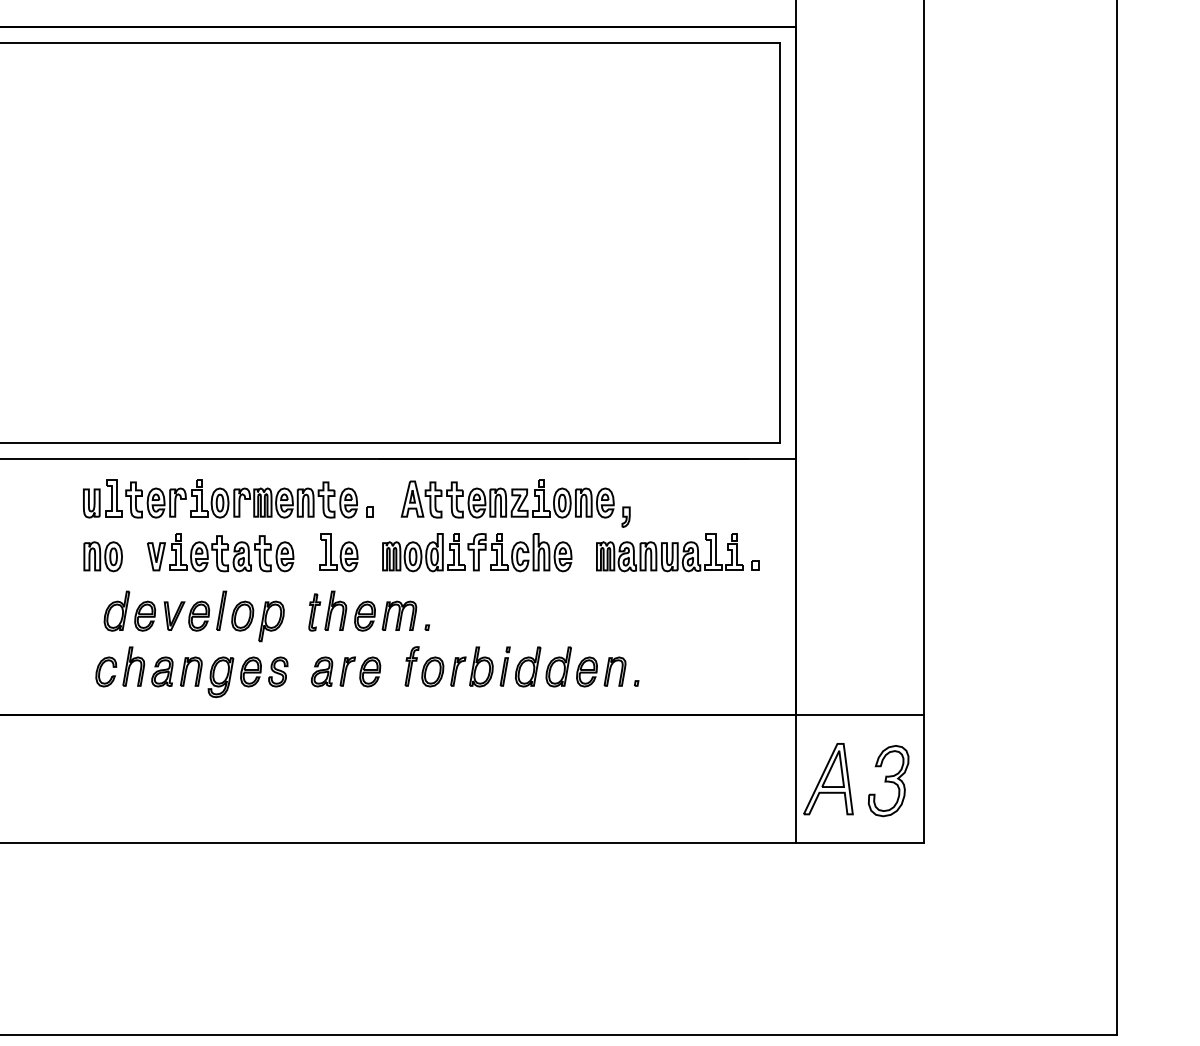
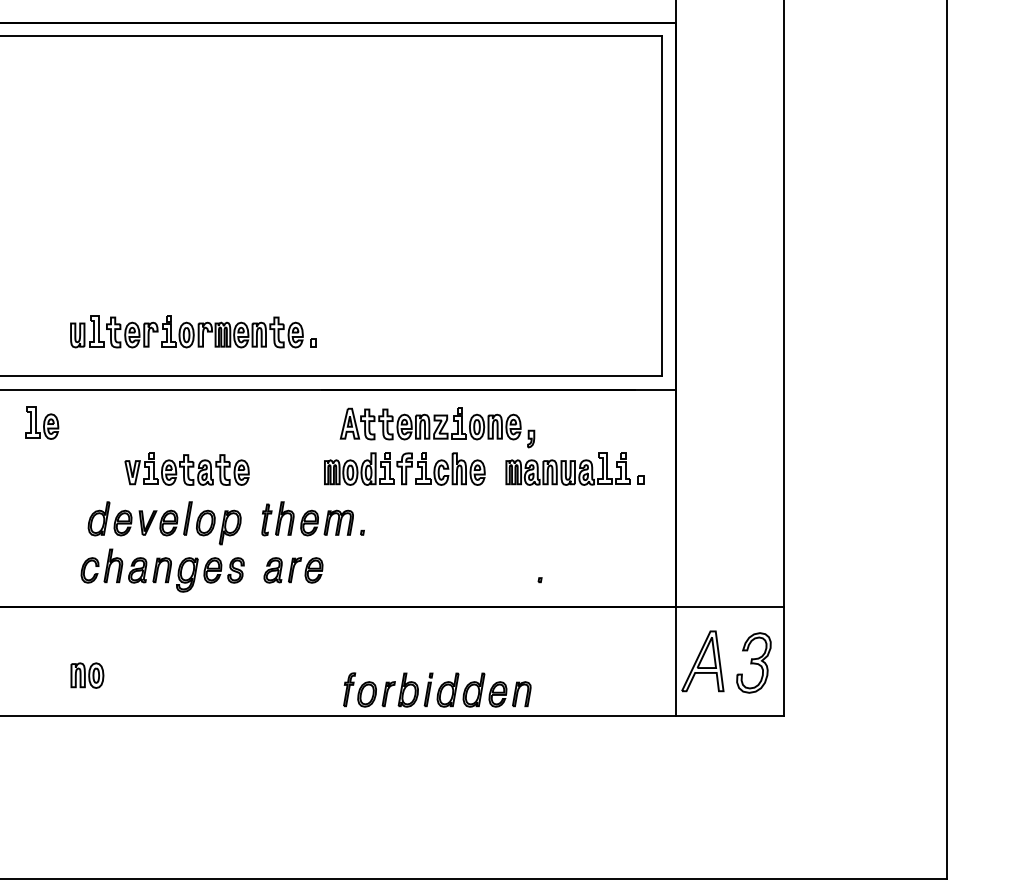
part: (228, 498) -> (193, 331), moved
part: (338, 551) -> (42, 422), moved
part: (103, 556) -> (87, 675), moved
part: (515, 666) -> (437, 689), moved

